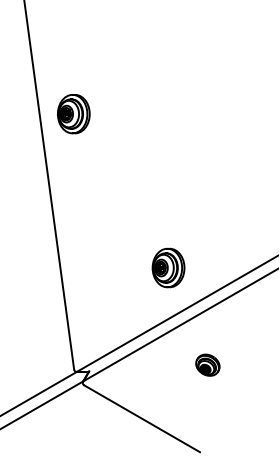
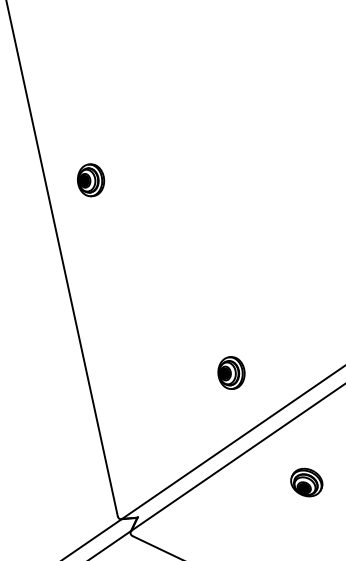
part: (73, 113) -> (90, 179), size x0.62
part: (168, 267) -> (231, 372), size x0.62
part: (207, 364) -> (306, 481), moved

